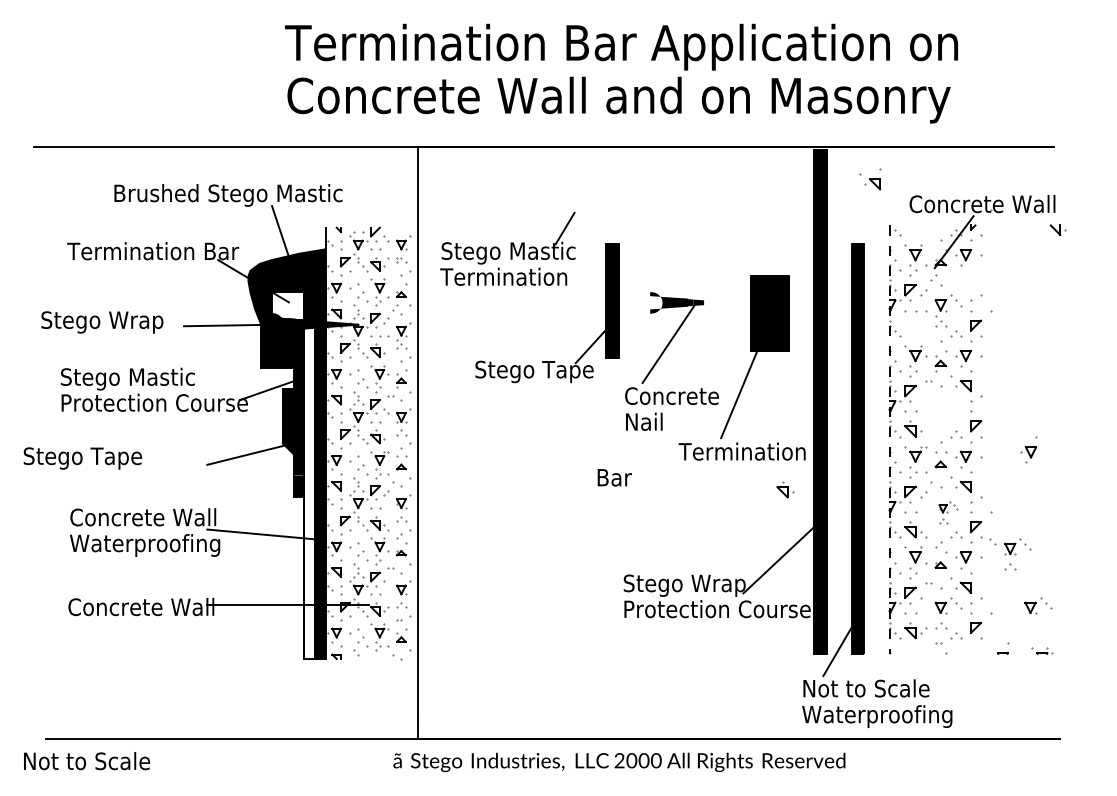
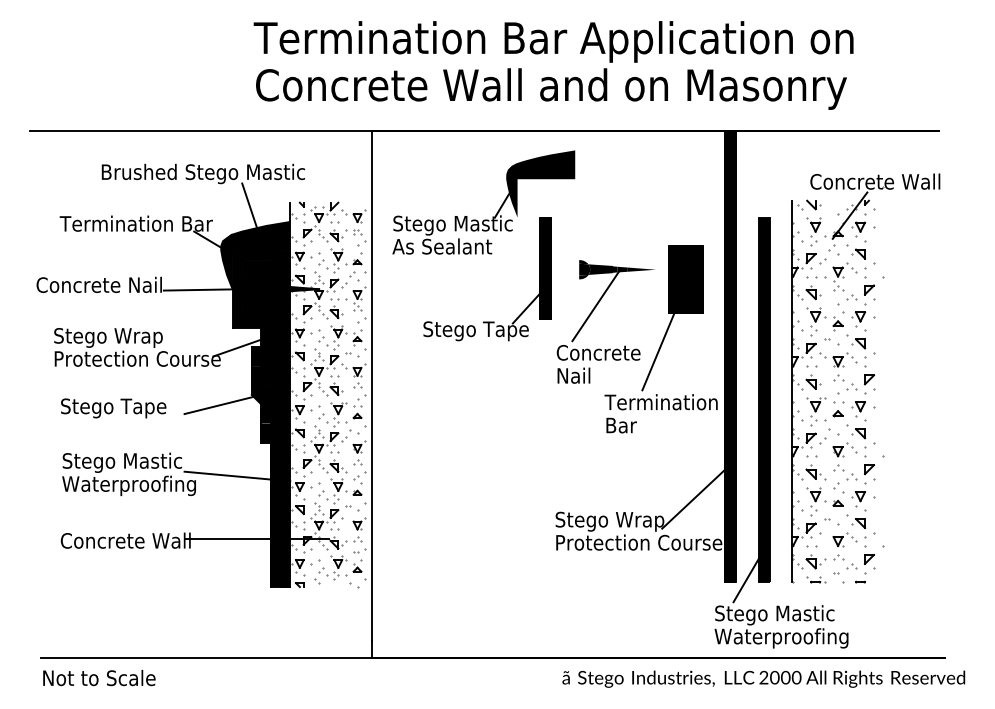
part: (870, 179) -> (856, 249), moved
fill: (606, 206) -> (540, 183), added
part: (1057, 229) -> (813, 204), moved
text: (503, 276) -> (448, 246), Termination -> As Sealant
fill: (656, 302) -> (584, 269), added
fill: (720, 302) -> (641, 269), added
fill: (288, 305) -> (256, 272), added
text: (110, 321) -> (98, 286), Stego Wrap -> Concrete Nail
text: (161, 378) -> (143, 337), Stego Mastic -> Stego Wrap
line: (889, 439) -> (792, 391), dashed -> solid
part: (1028, 450) -> (916, 401), removed
text: (82, 458) -> (113, 408), moved
text: (614, 477) -> (621, 425), moved
part: (785, 490) -> (813, 292), moved
fill: (309, 493) -> (275, 439), added
part: (947, 512) -> (844, 456), size x1.43
text: (143, 519) -> (127, 462), Concrete Wall -> Stego Mastic
part: (1010, 553) -> (838, 366), moved
part: (1037, 605) -> (924, 539), removed
part: (1002, 648) -> (860, 577), moved
part: (1043, 650) -> (816, 579), moved
text: (869, 690) -> (774, 615), Not to Scale -> Stego Mastic
text: (87, 760) -> (99, 677), moved
text: (619, 761) -> (763, 678), moved

